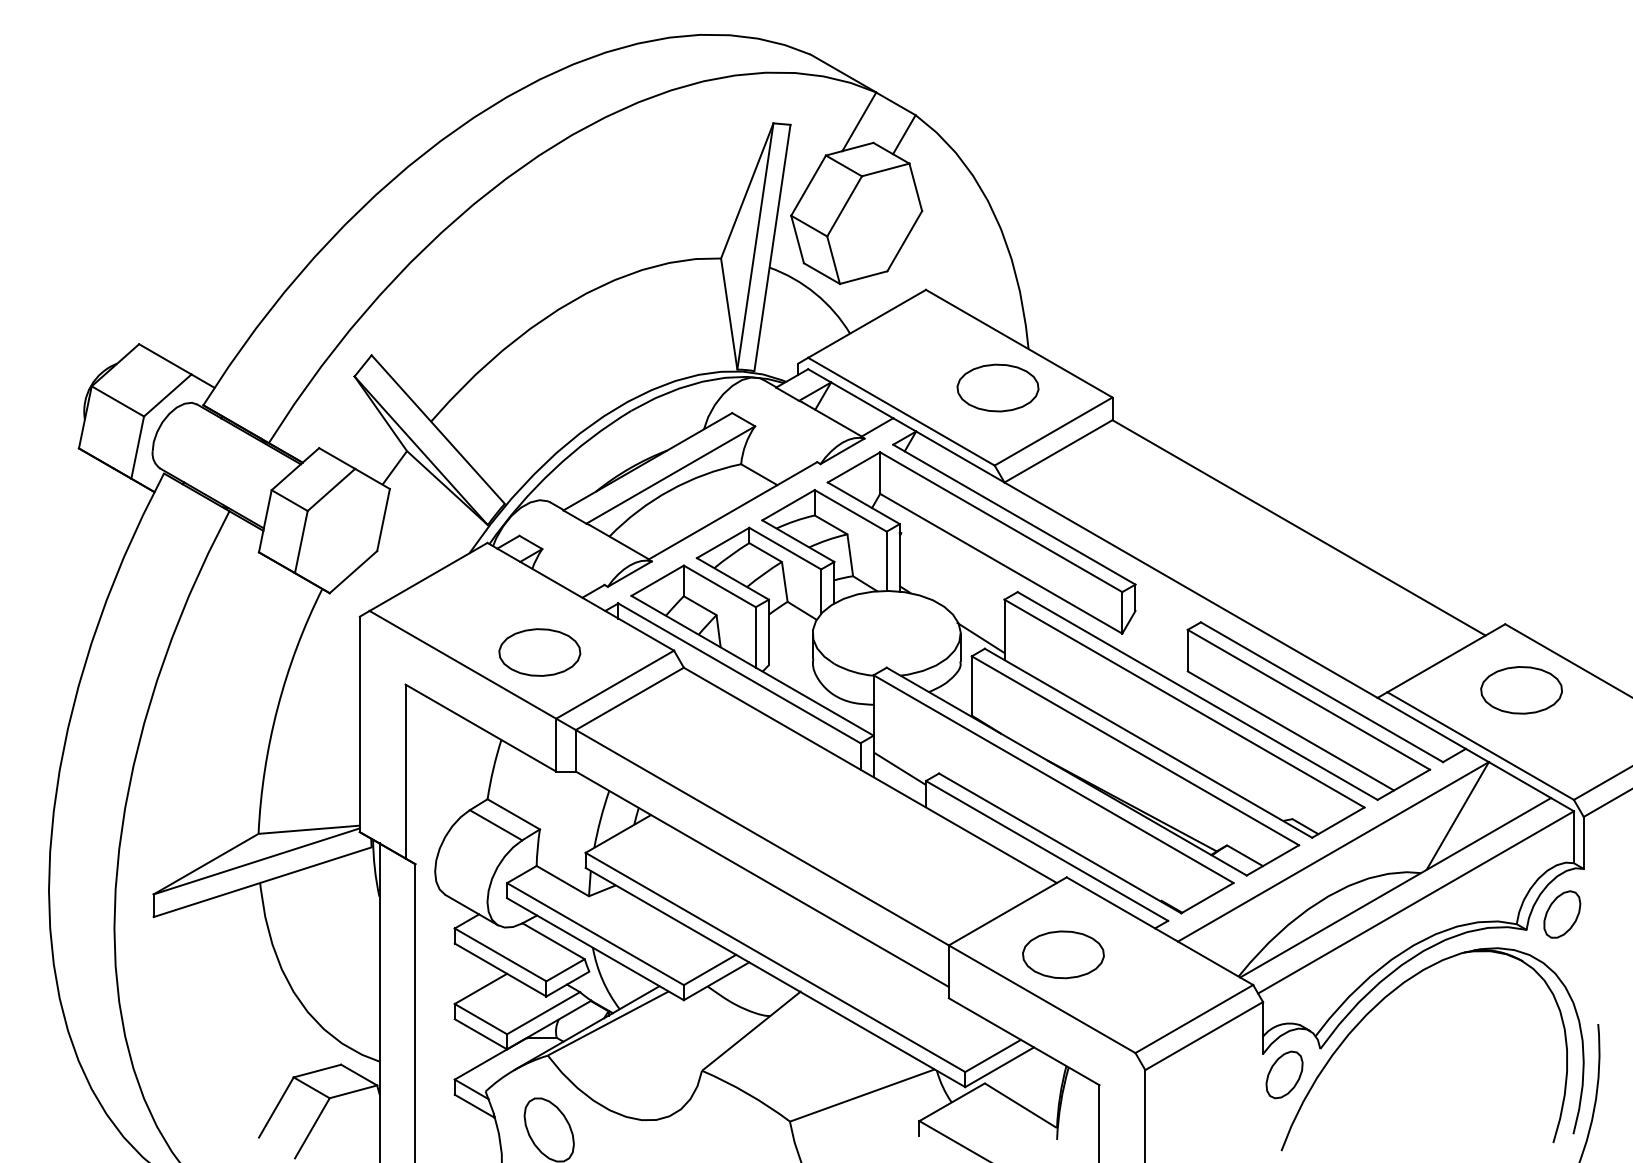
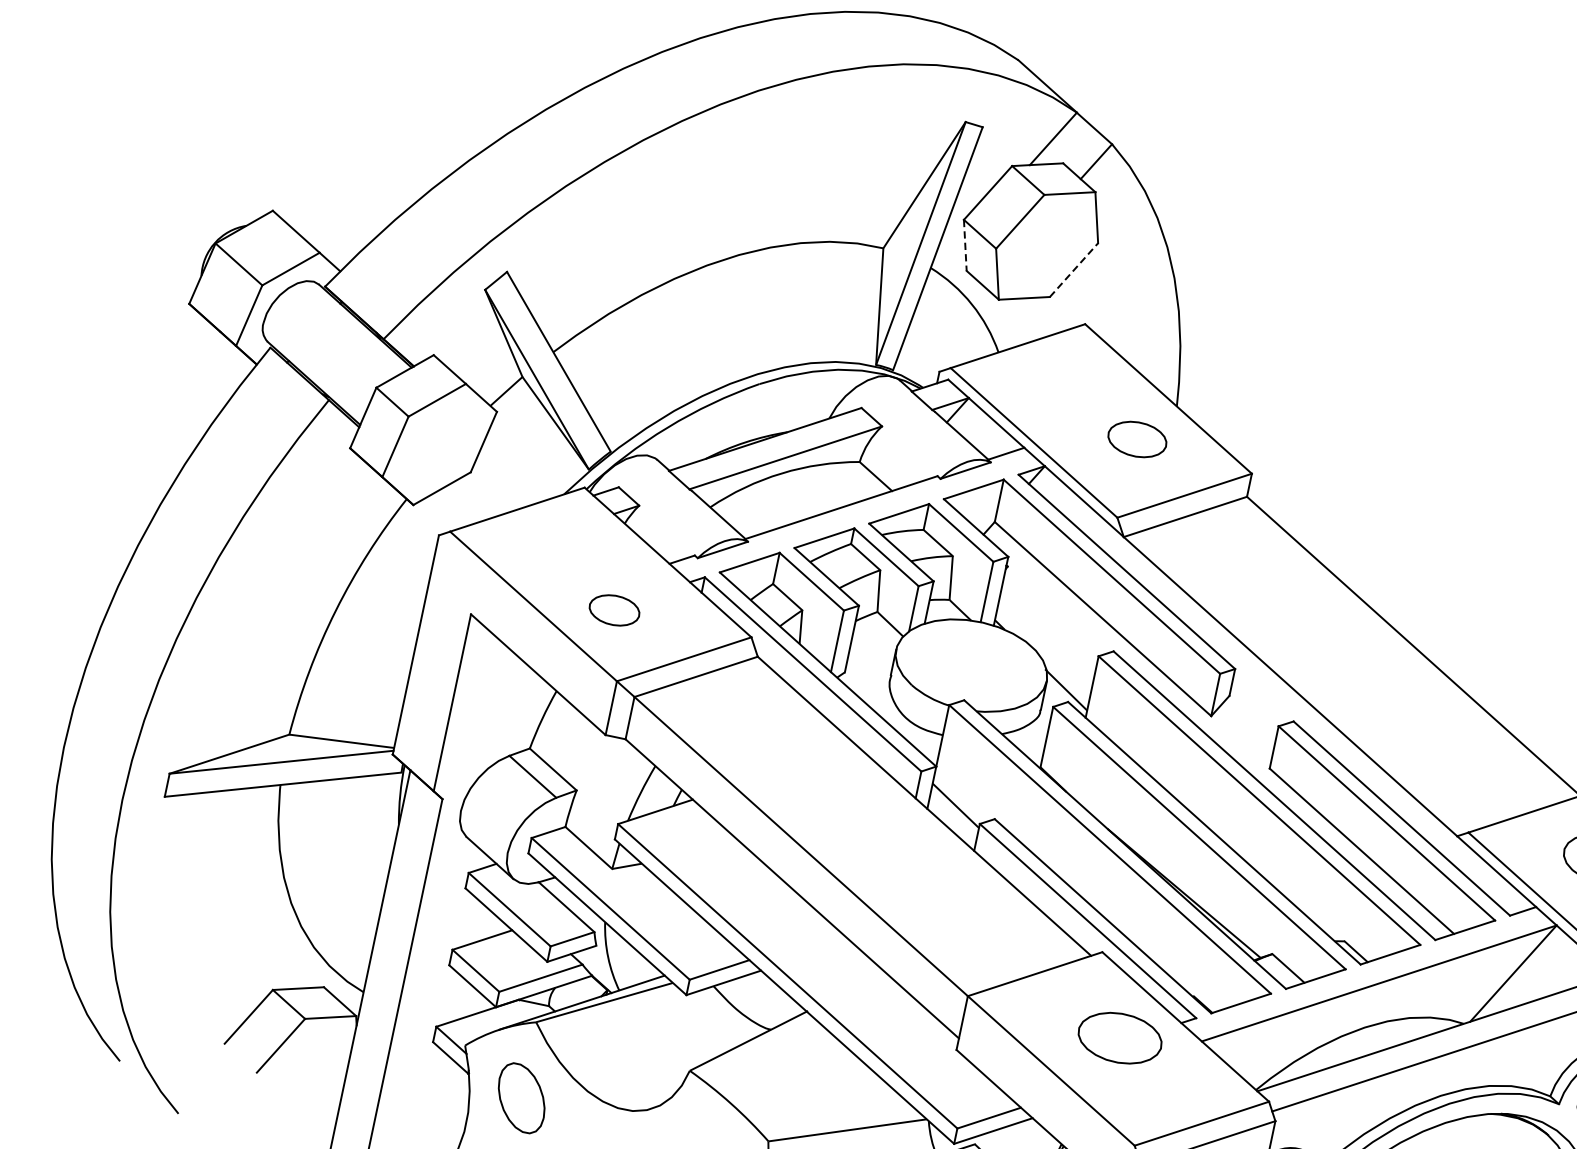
line: (797, 239) -> (965, 245), solid -> dashed
line: (904, 241) -> (1073, 270), solid -> dashed
part: (997, 387) -> (1136, 438), size x0.7
part: (539, 652) -> (614, 610), size x0.6
part: (1063, 954) -> (1120, 1037), moved

